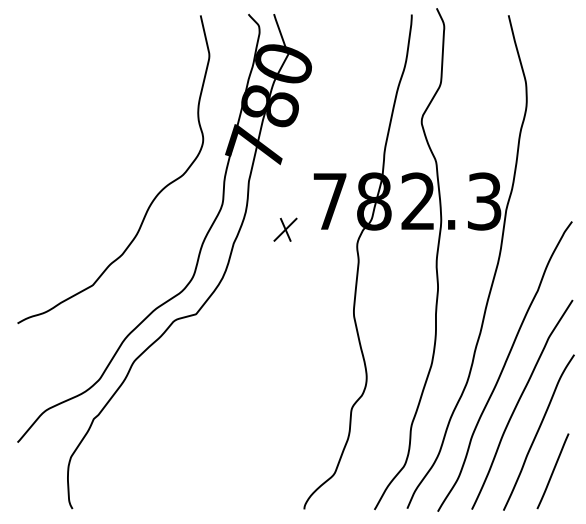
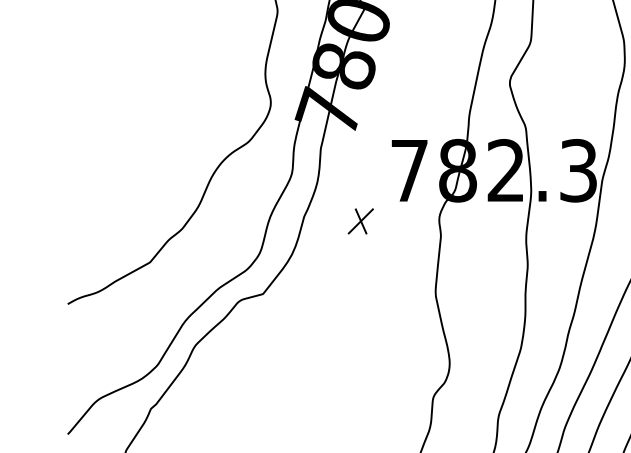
part: (285, 229) -> (360, 221), moved

